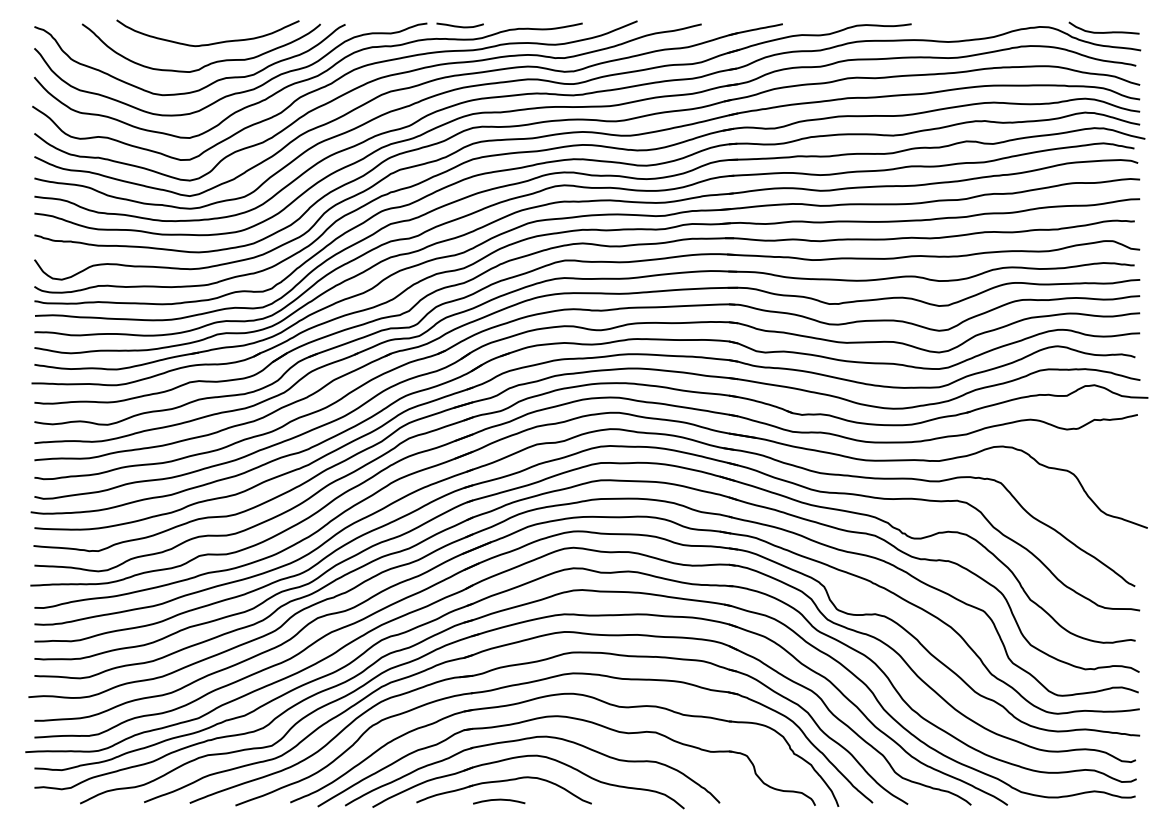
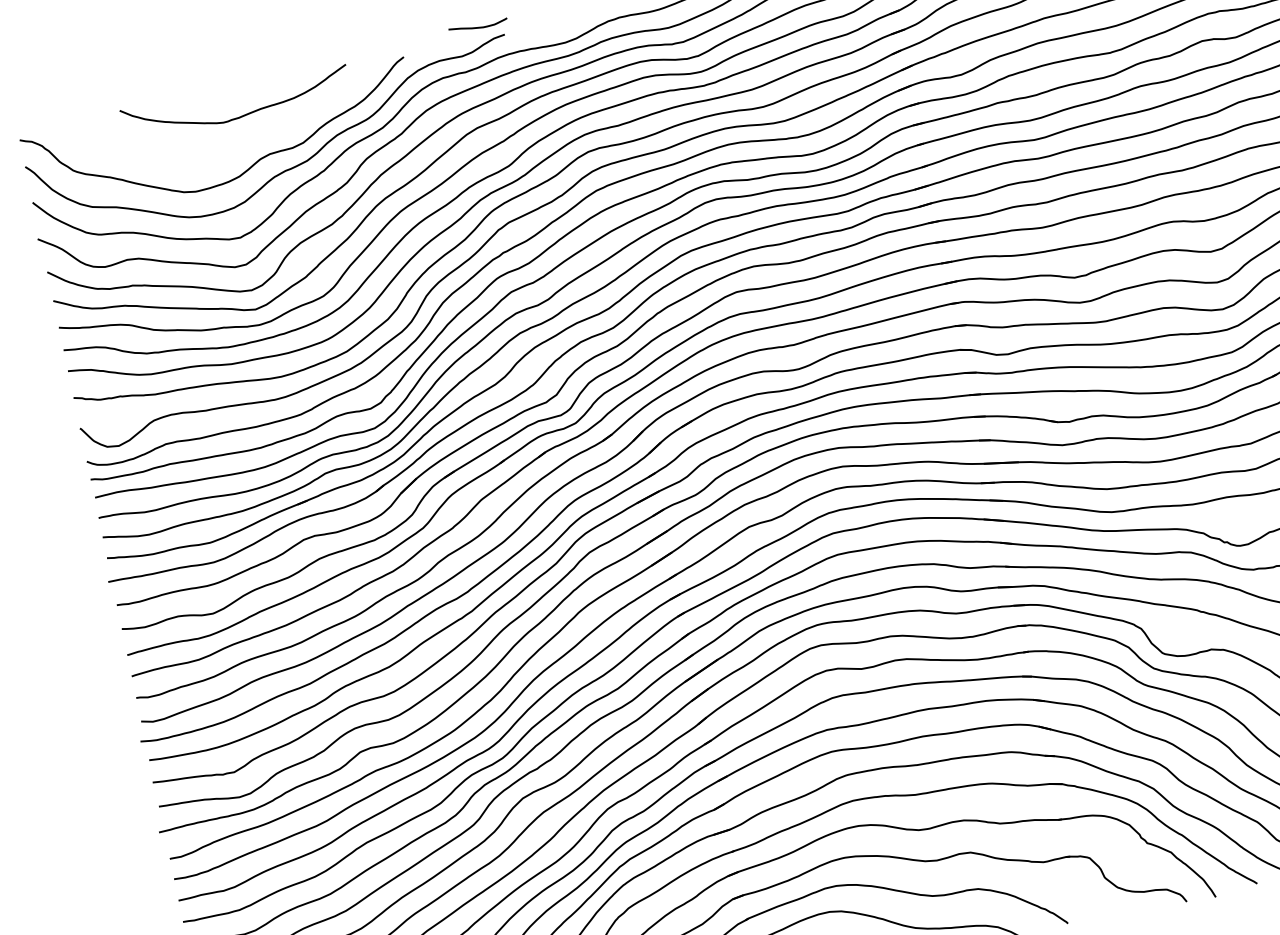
curve: (458, 25) -> (476, 26), moved
curve: (208, 63) -> (244, 140), removed

